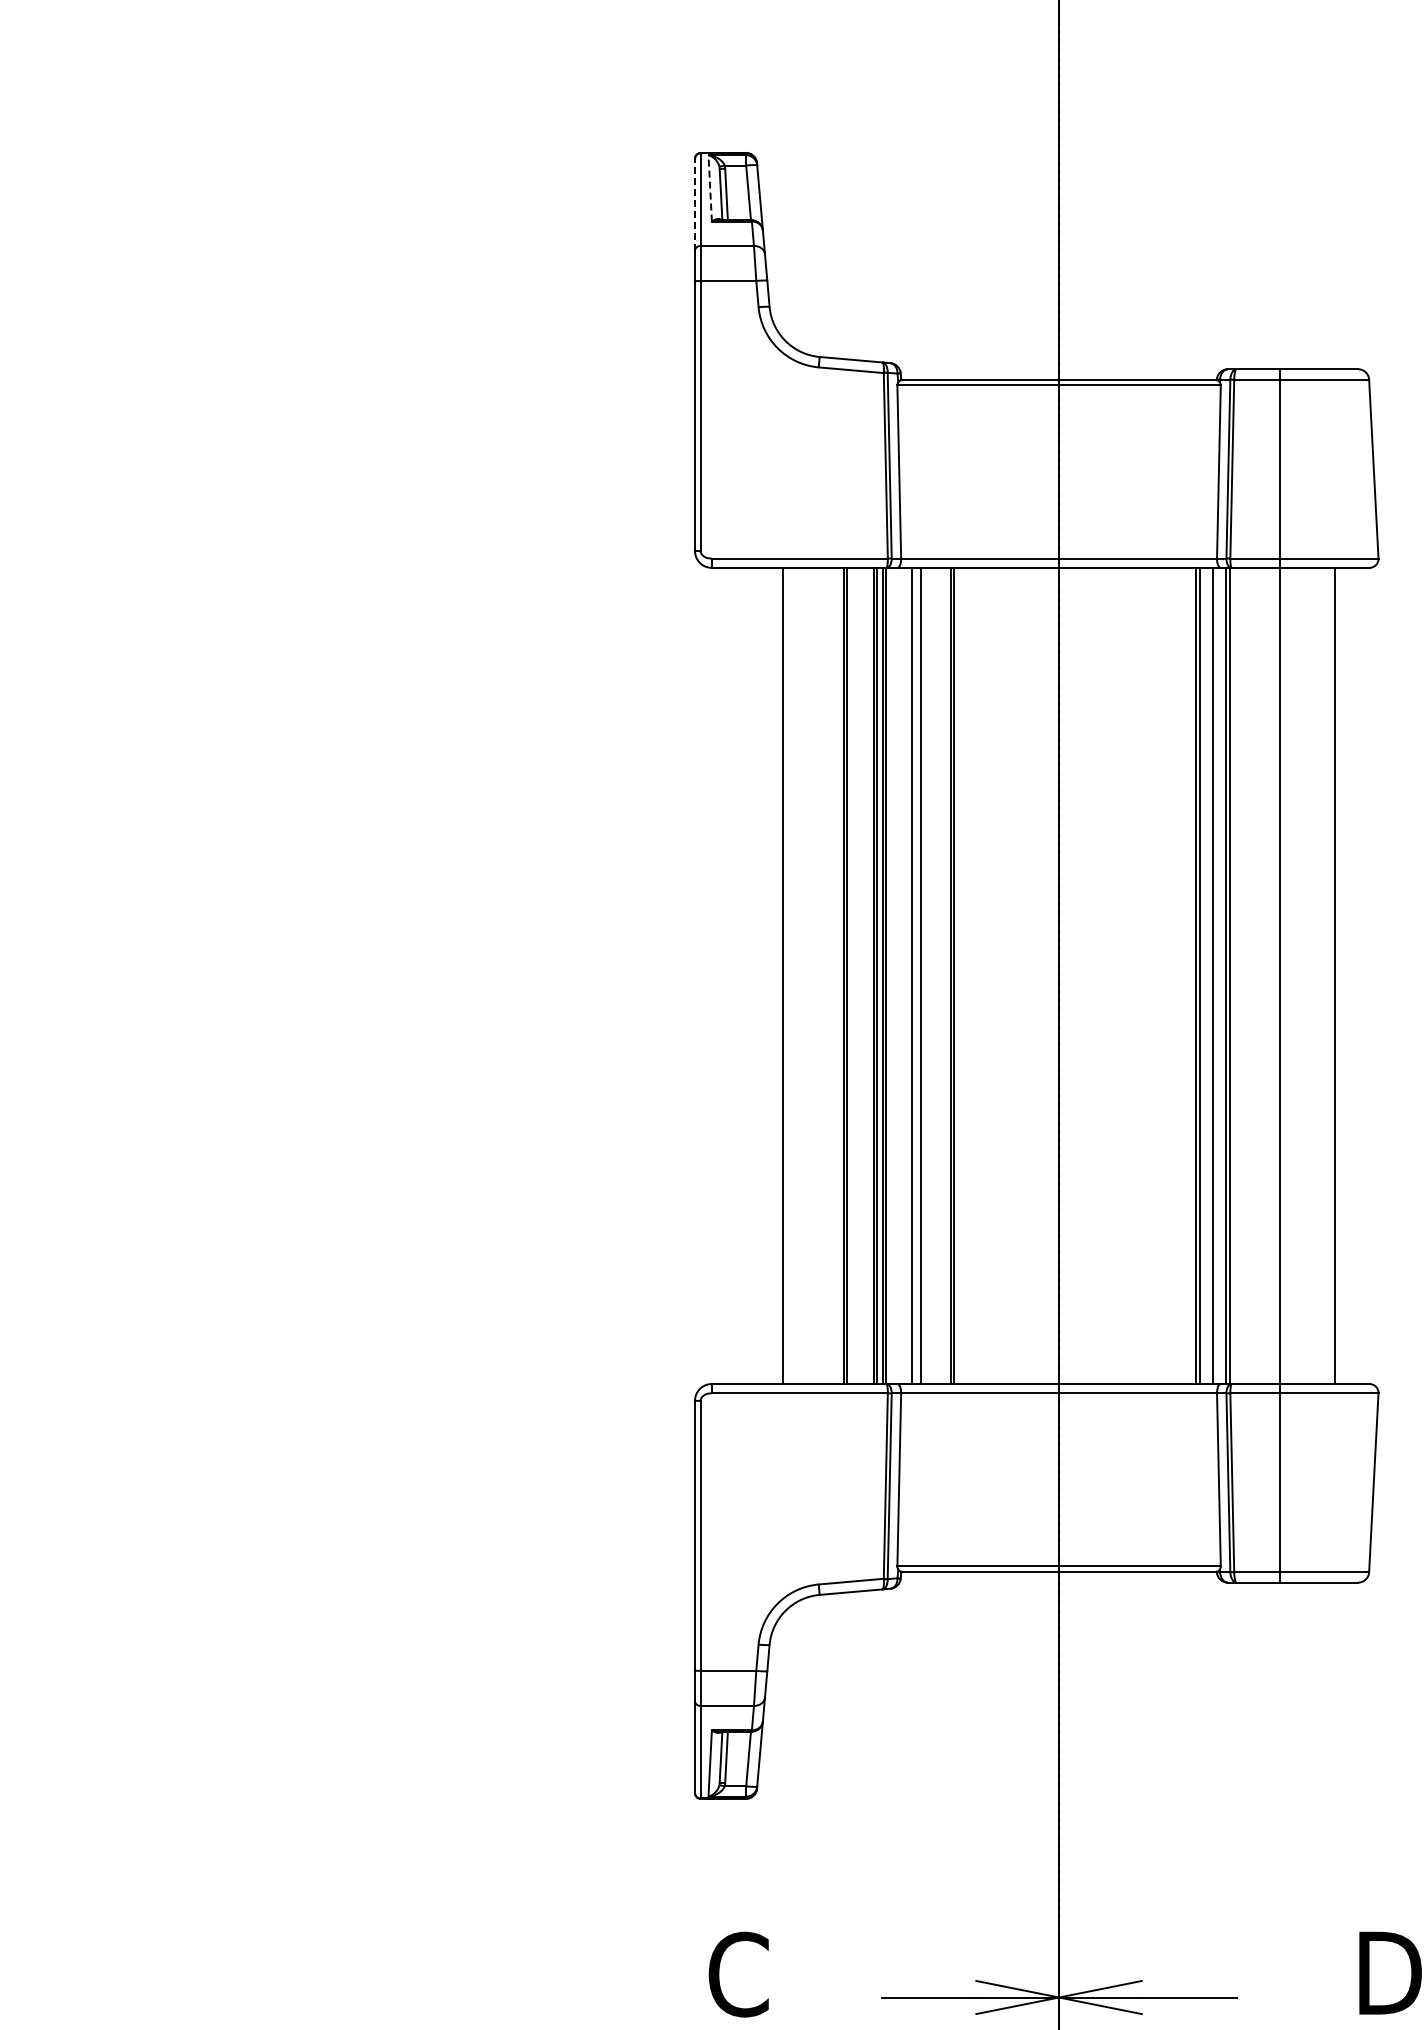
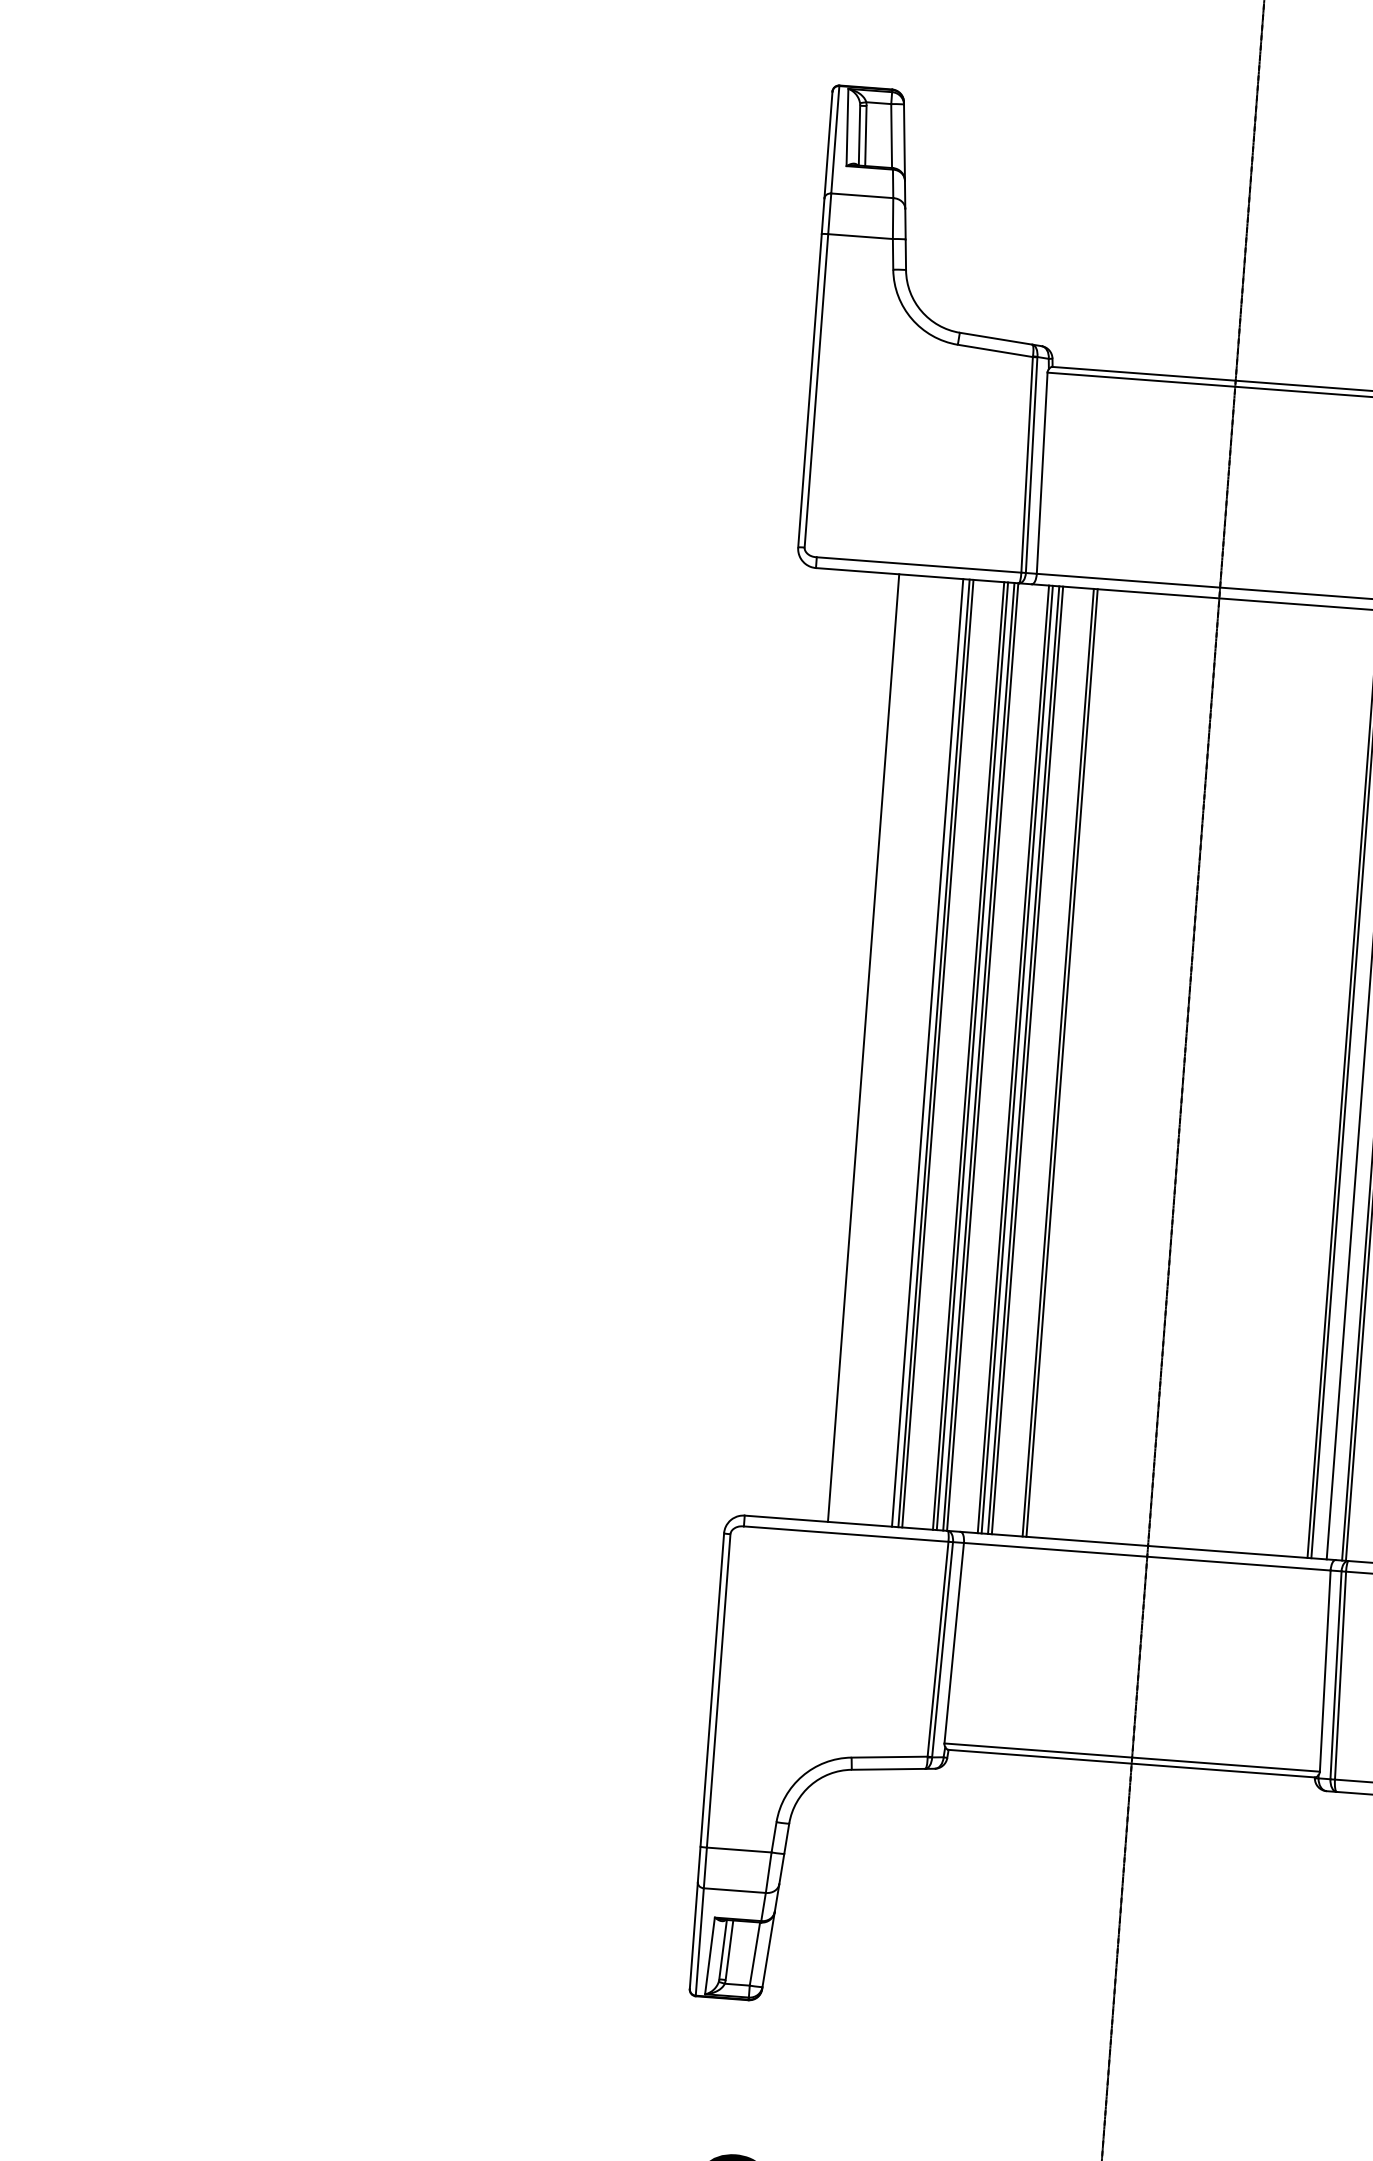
line: (710, 187) -> (847, 126), dashed -> solid
line: (695, 204) -> (828, 144), dashed -> solid
line: (838, 975) -> (927, 1052), added
line: (915, 975) -> (1017, 1059), added
line: (924, 975) -> (1027, 1059), added

